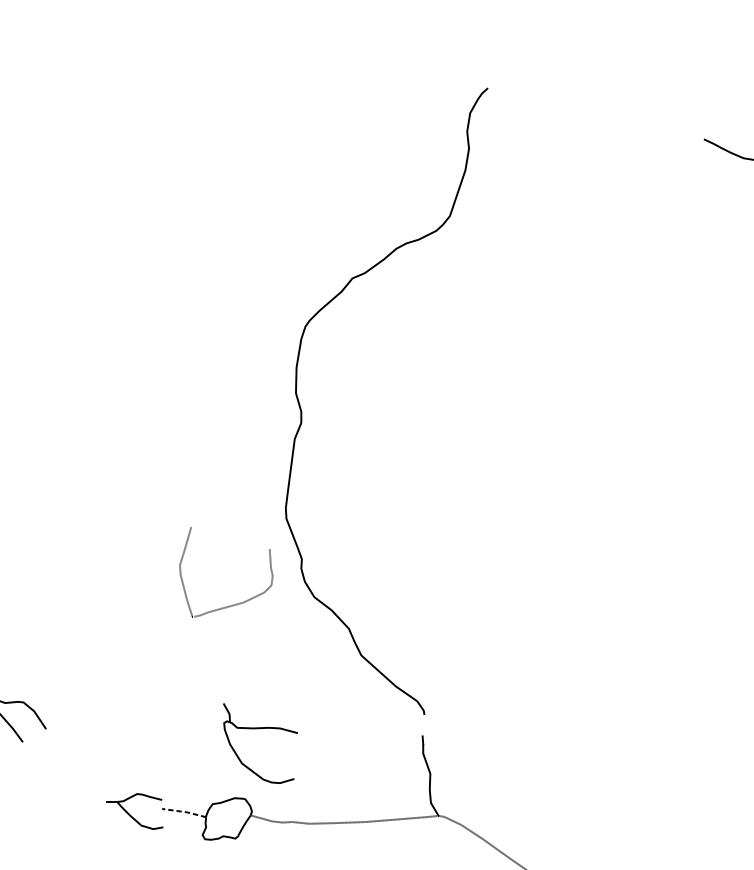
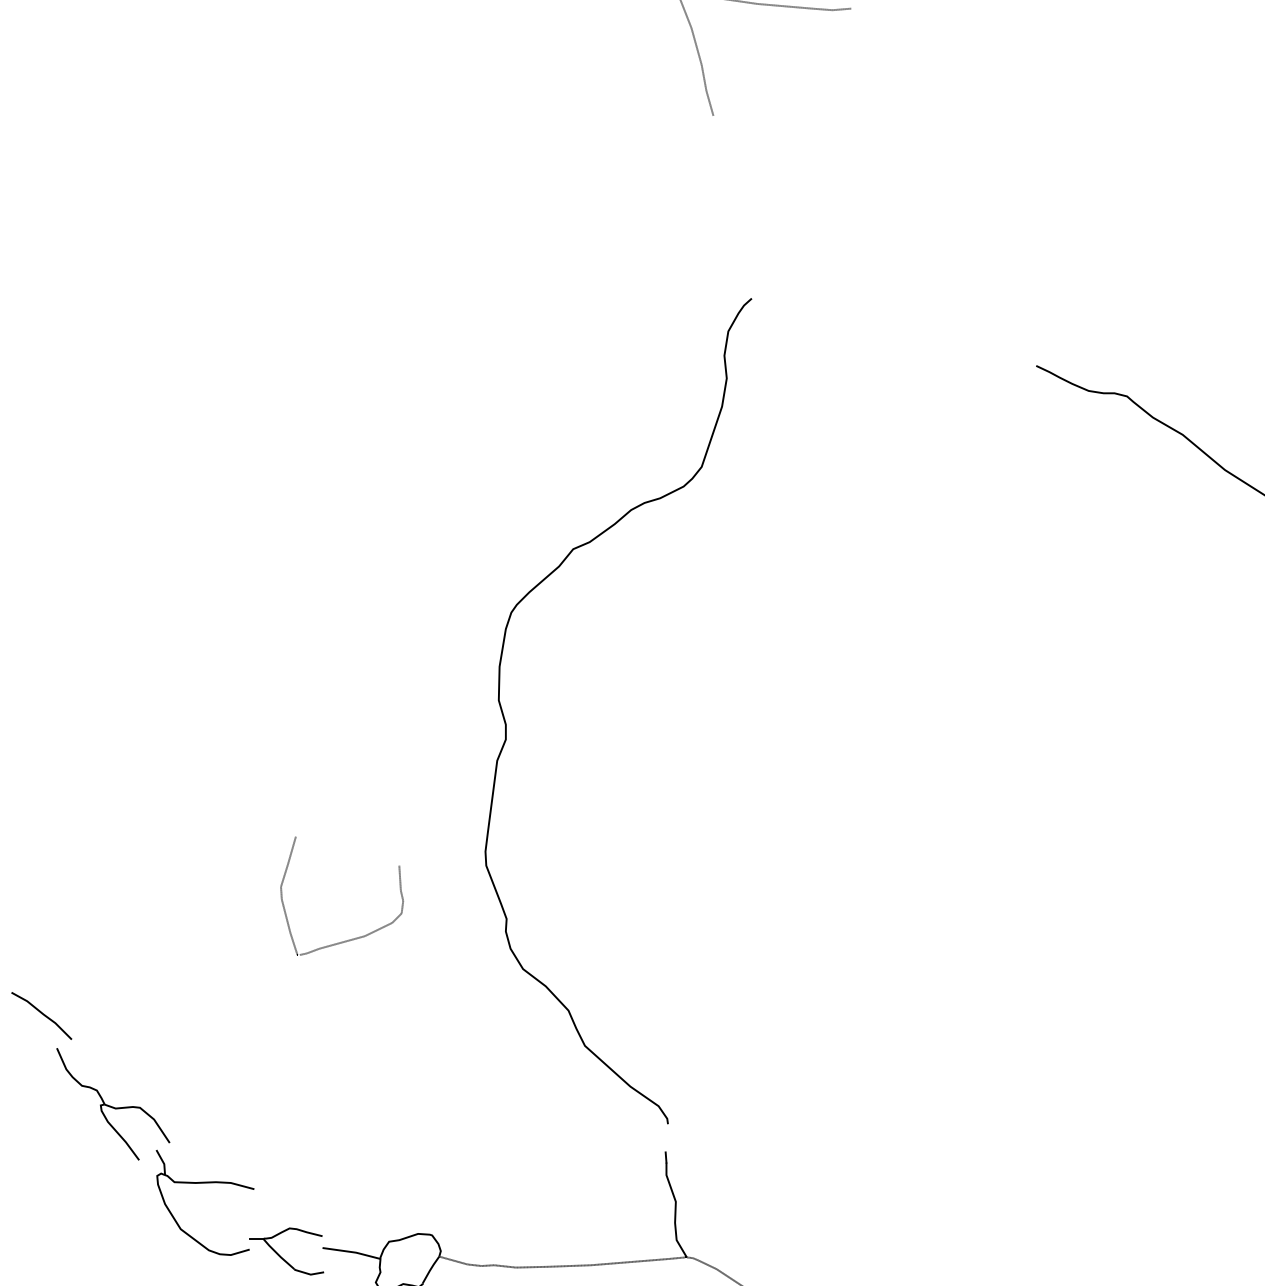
curve: (236, 603) -> (355, 937), moved
part: (260, 728) -> (204, 1183), moved
line: (184, 812) -> (352, 1252), dashed -> solid

